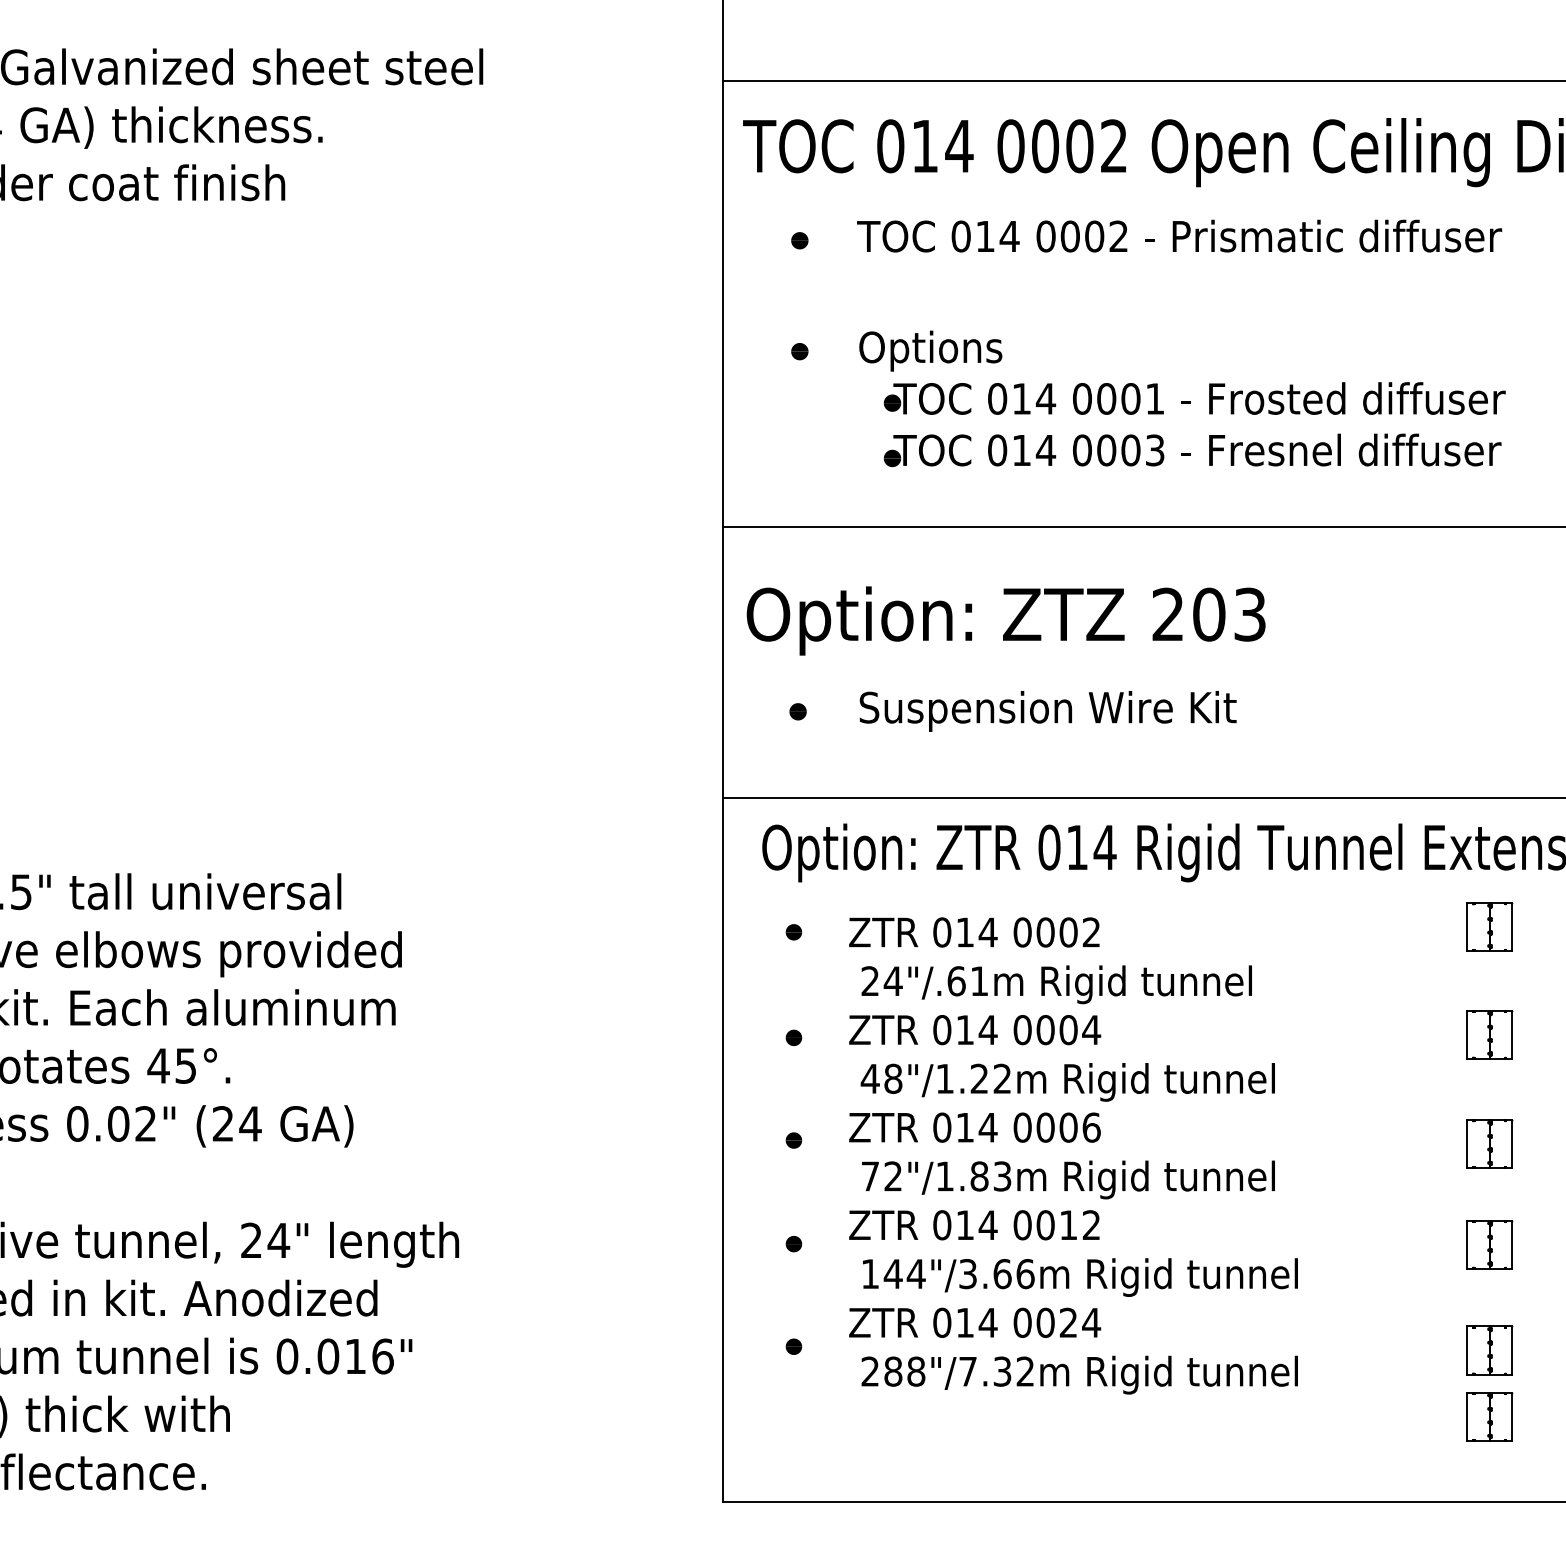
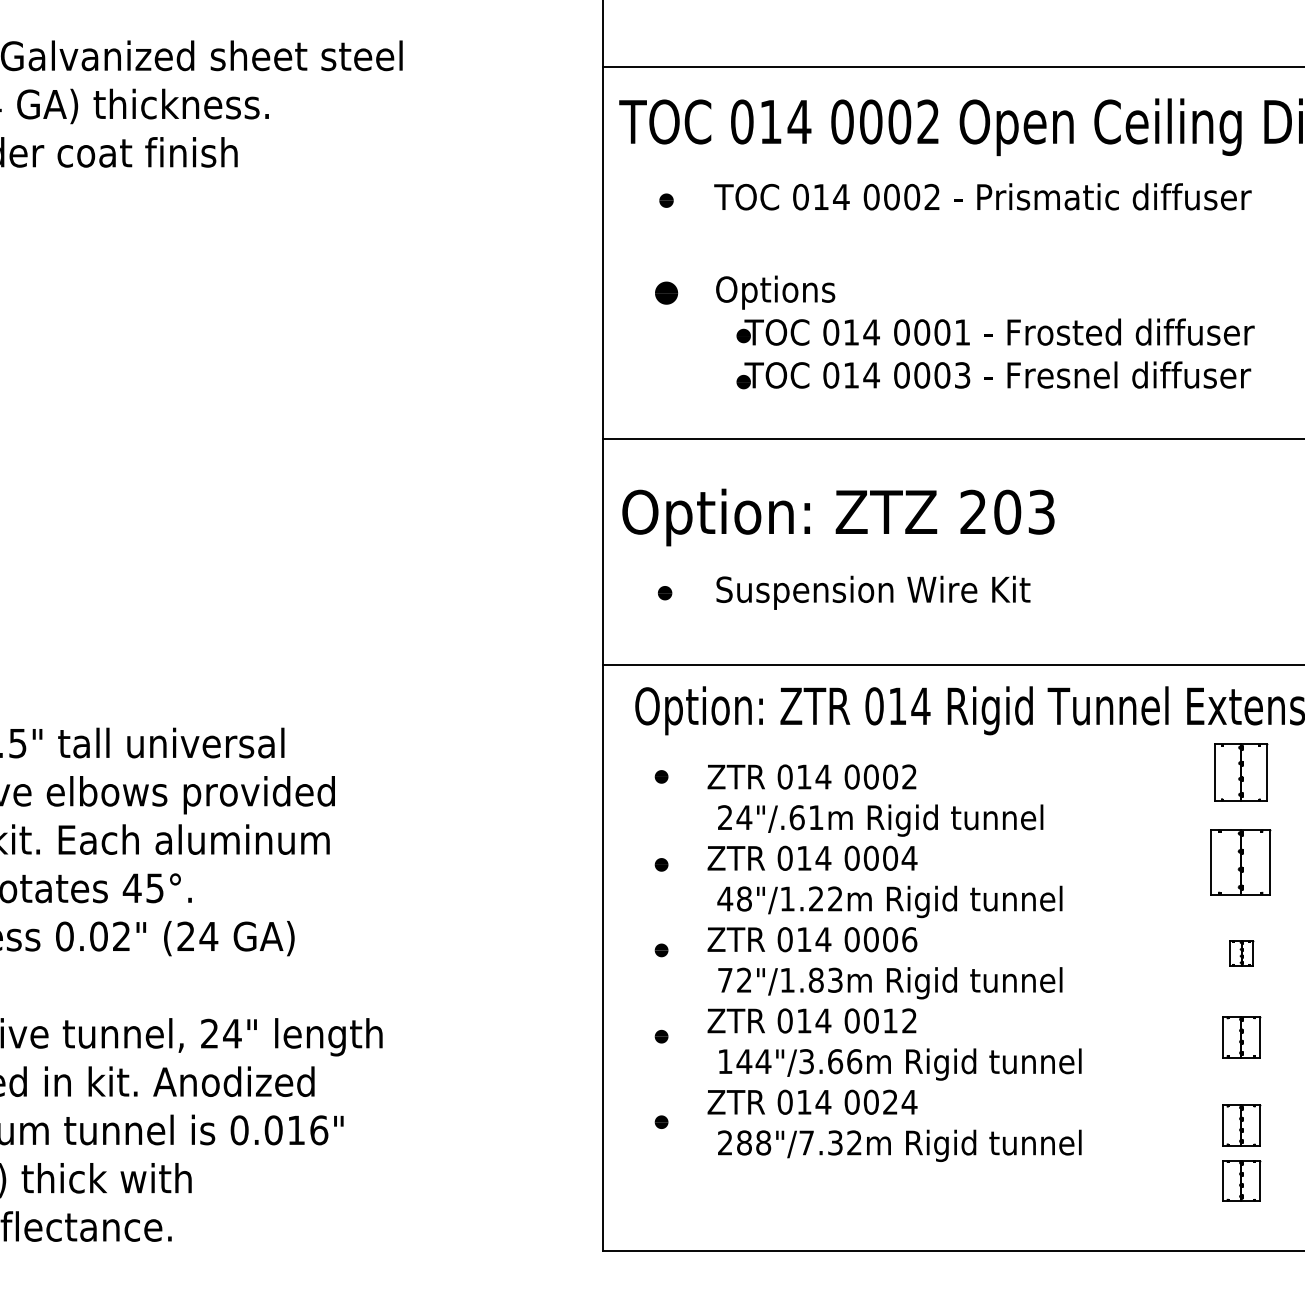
part: (799, 350) -> (666, 292), size x1.6
part: (1489, 927) -> (1241, 772), size x1.4
part: (1489, 1035) -> (1241, 862), size x1.6
part: (1489, 1144) -> (1241, 953), size x0.6

